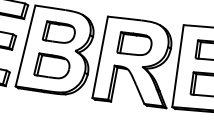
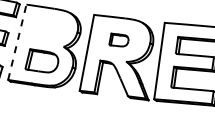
part: (58, 32) -> (48, 29), removed
part: (134, 42) -> (118, 39), size x0.6
line: (25, 46) -> (17, 42), solid -> dashed

